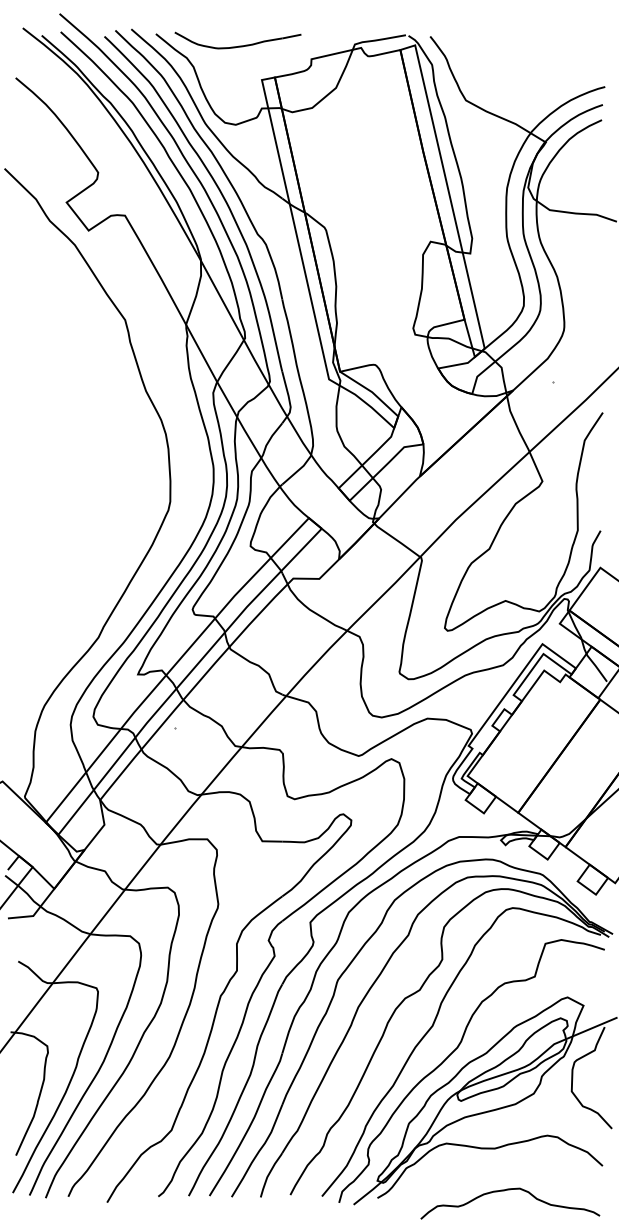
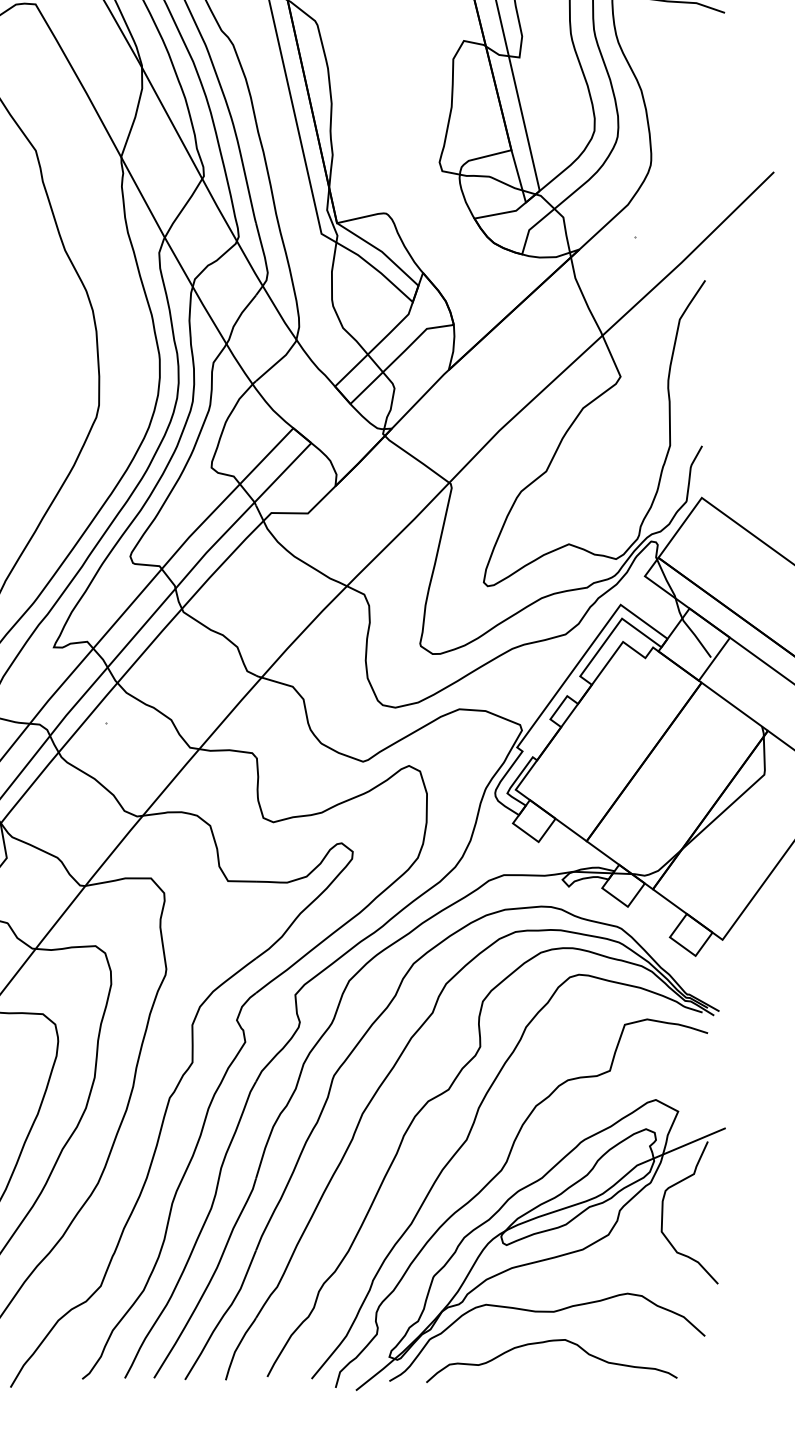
curve: (510, 1190) -> (551, 1342), moved

